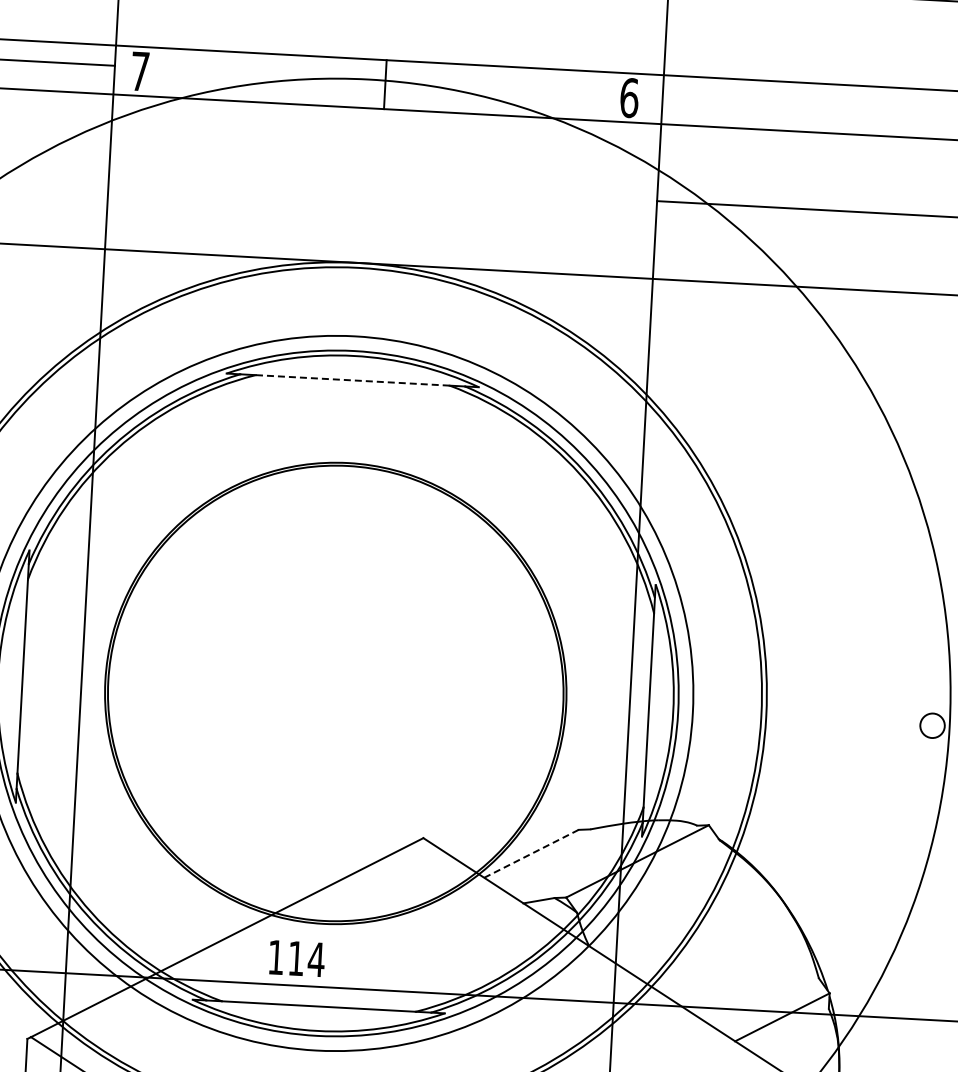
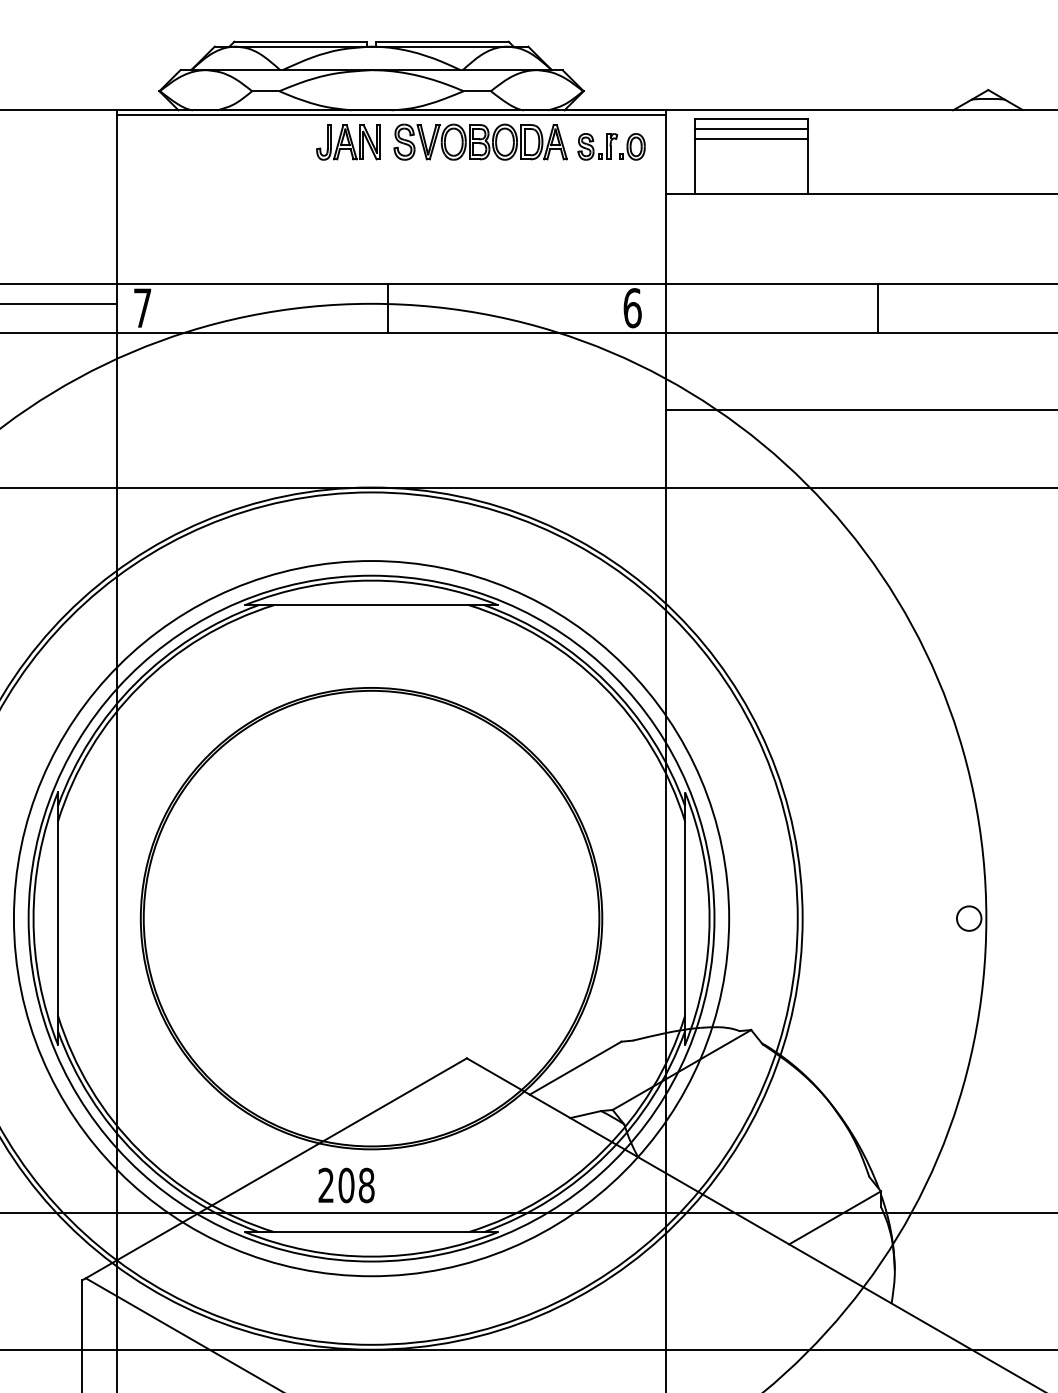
line: (875, 110) -> (878, 307), added
line: (352, 380) -> (371, 605), dashed -> solid
line: (532, 853) -> (576, 1067), dashed -> solid
text: (296, 958) -> (346, 1185), 114 -> 208

